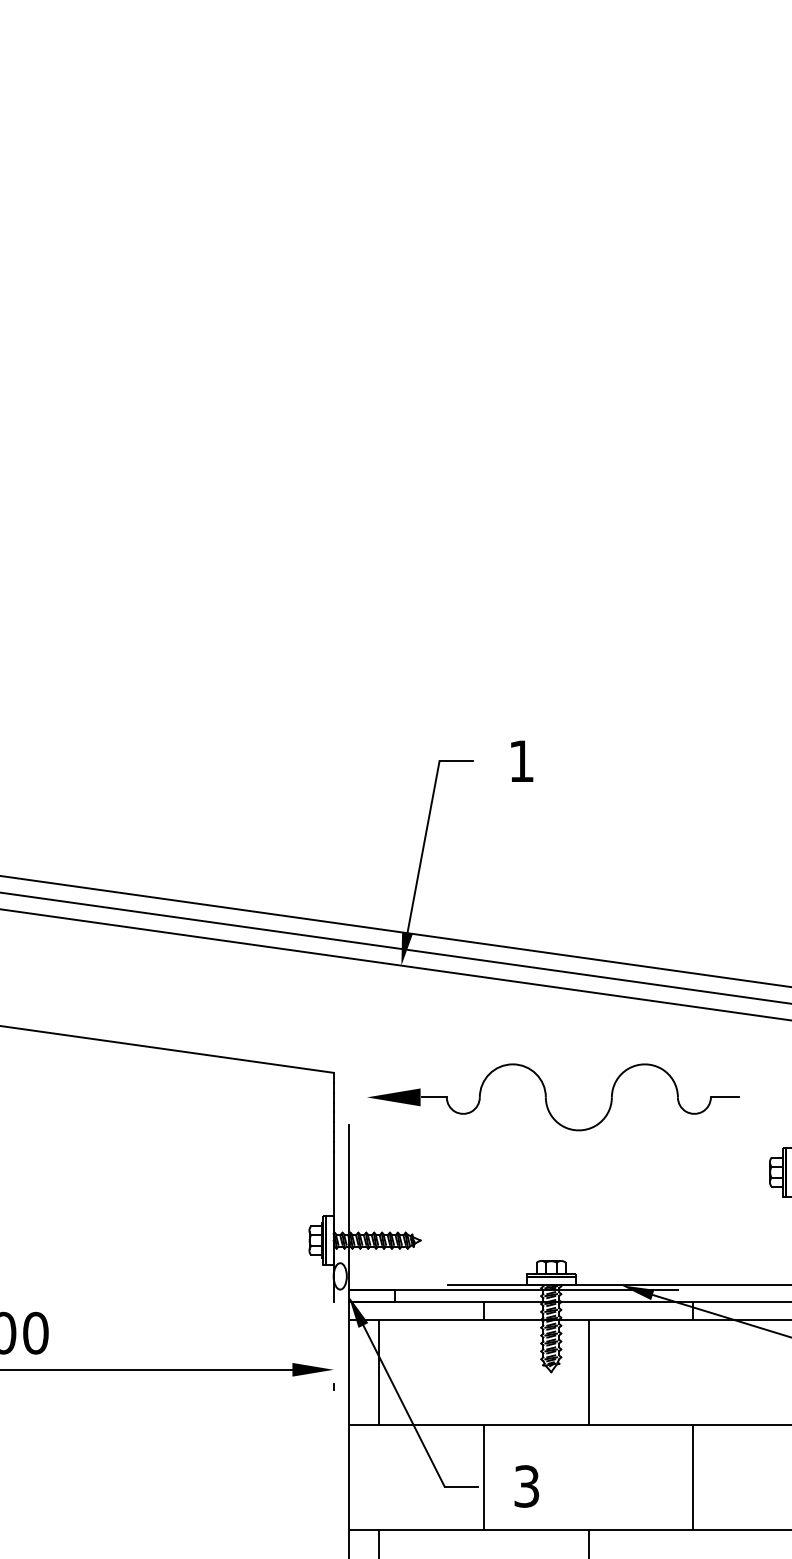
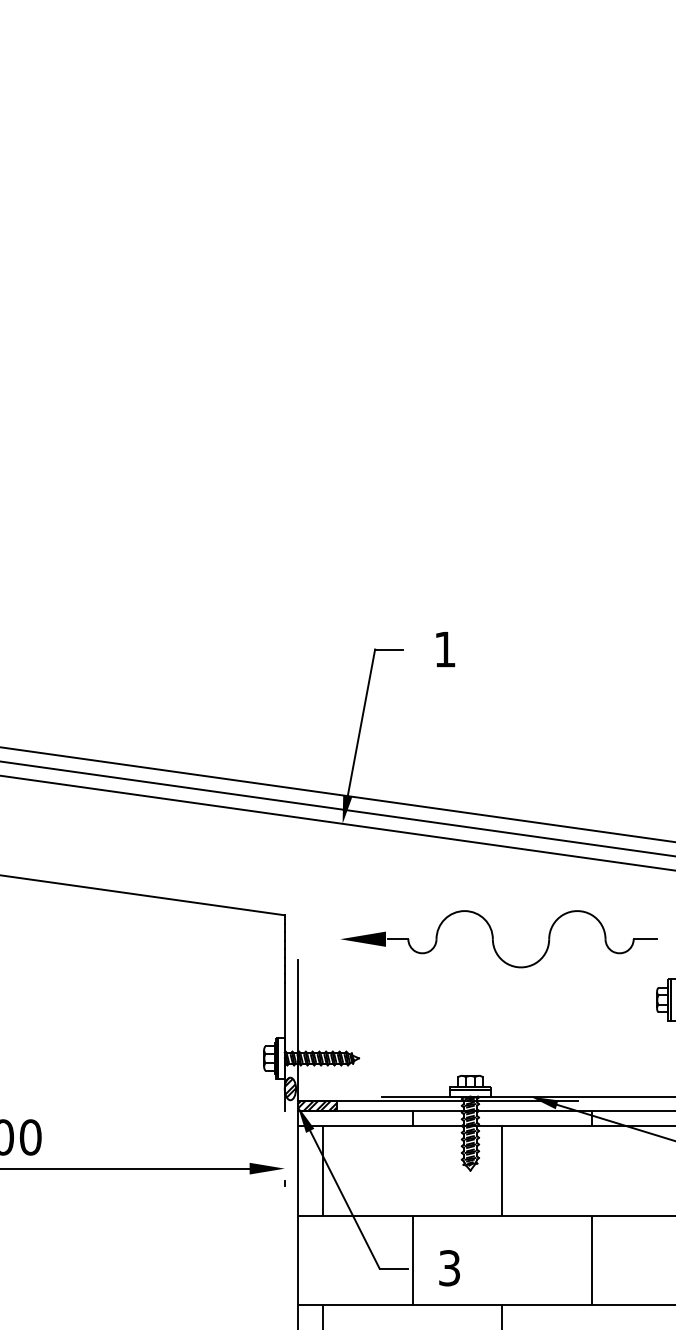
part: (553, 1097) -> (499, 939), moved
hatch: (340, 1274) -> (290, 1087), added
hatch: (370, 1295) -> (316, 1105), added

